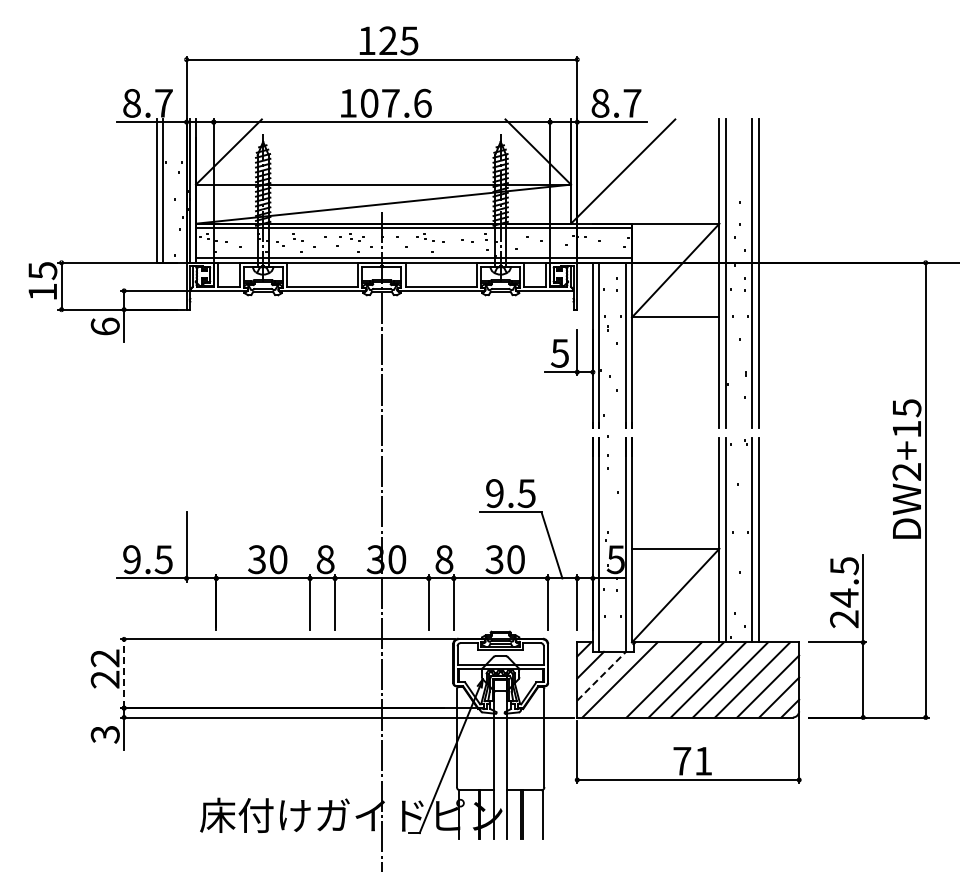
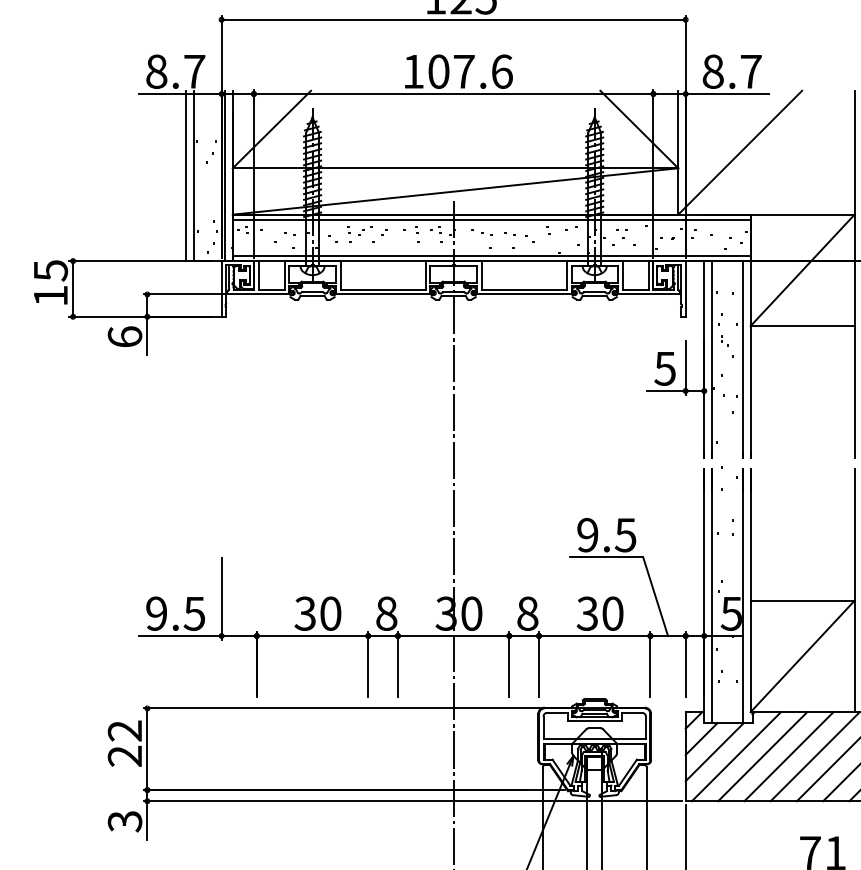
line: (124, 673) -> (147, 748), dashed -> solid
line: (602, 675) -> (715, 751), dashed -> solid
line: (641, 679) -> (761, 756), added

